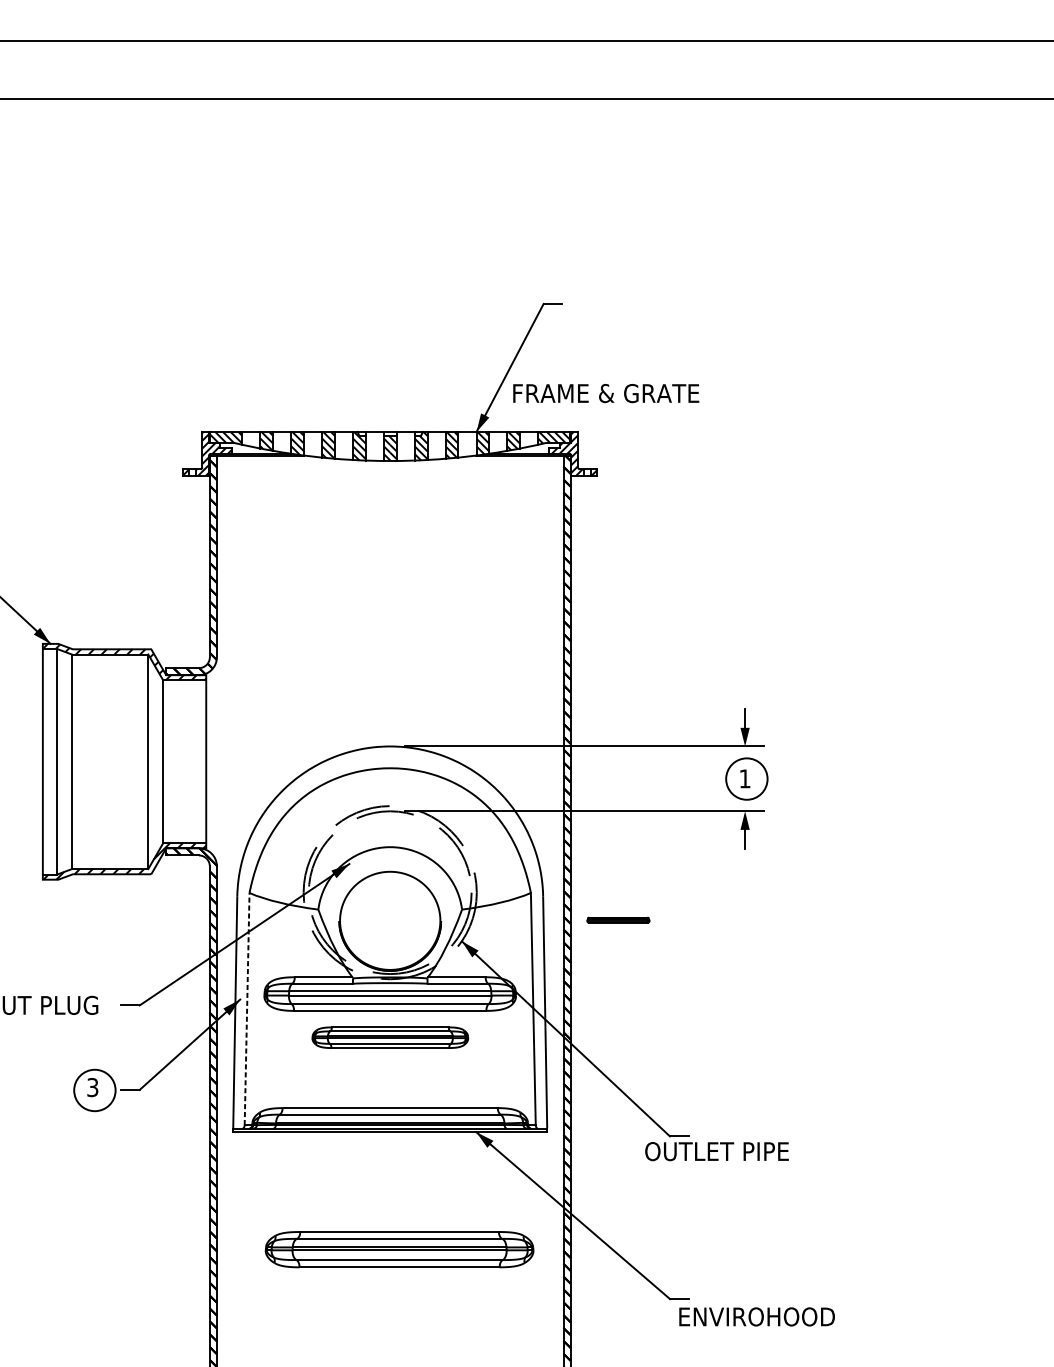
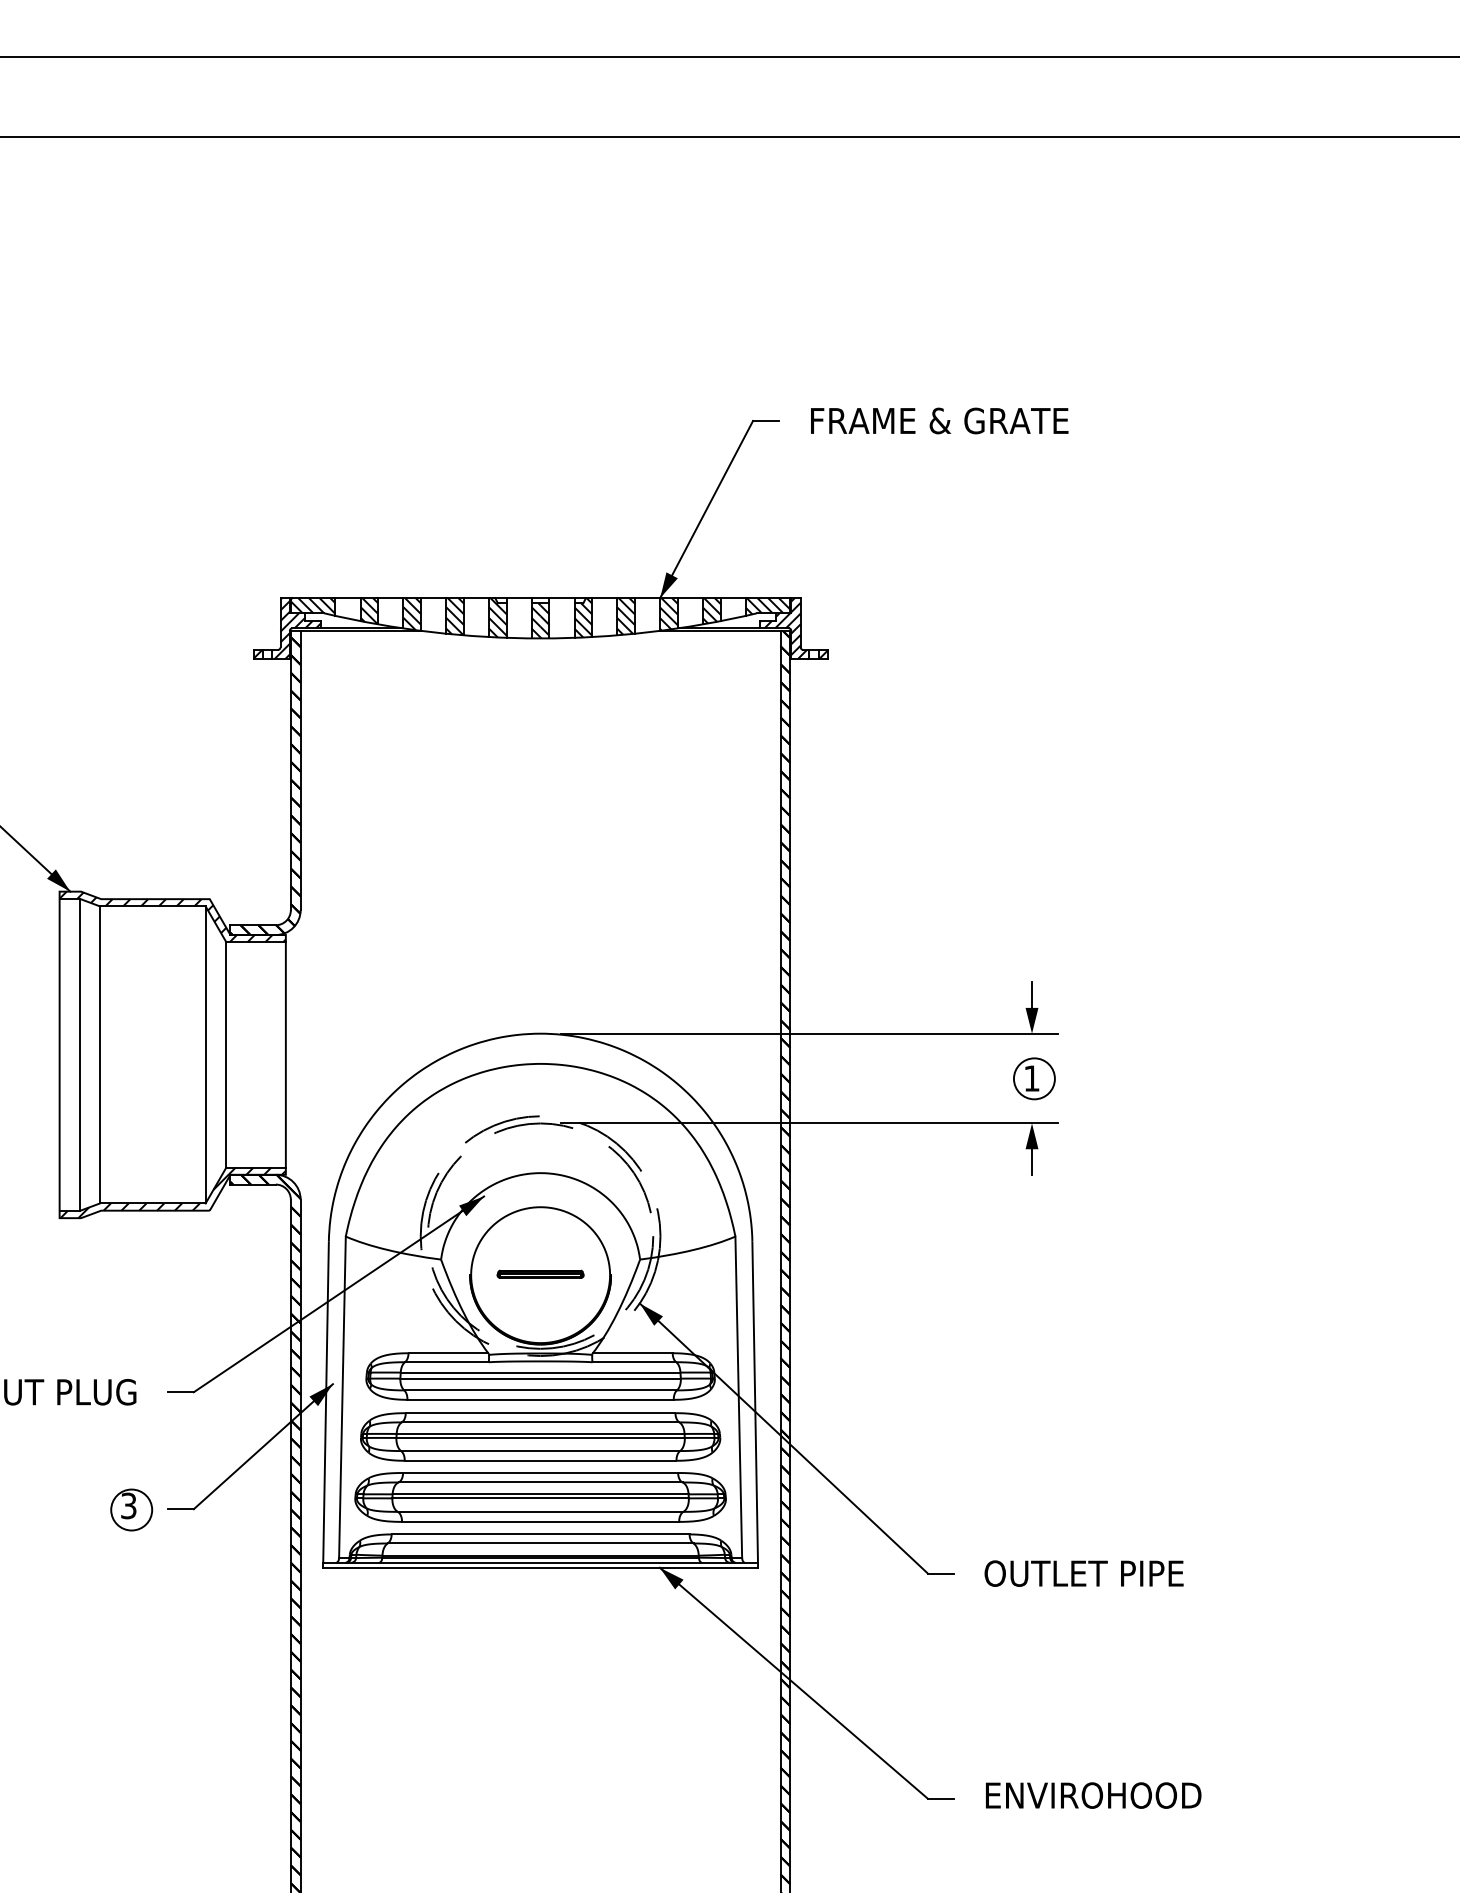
text: (606, 393) -> (939, 420), moved
circle: (746, 778) -> (1033, 1078), size x0.71
part: (618, 919) -> (540, 1273), moved
line: (247, 1009) -> (342, 1397), dashed -> solid
part: (390, 1037) -> (540, 1436), size x1.67
circle: (94, 1090) -> (131, 1509), size x0.71
text: (716, 1151) -> (1083, 1573), moved
part: (399, 1249) -> (540, 1497), moved
text: (757, 1316) -> (1093, 1795), moved

